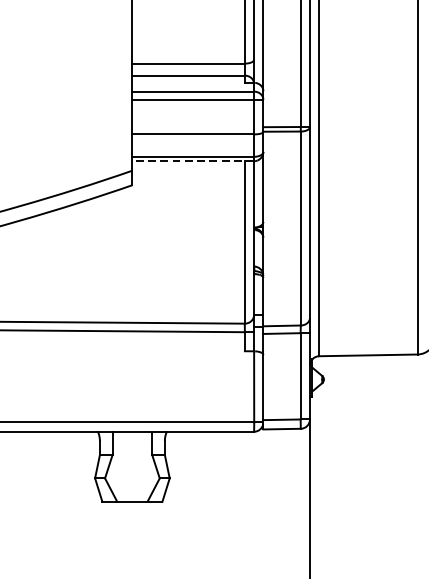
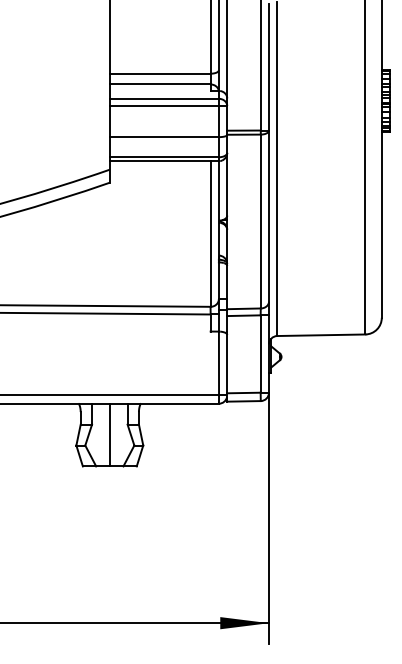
line: (193, 161) -> (164, 161), dashed -> solid
line: (132, 466) -> (109, 434), added

